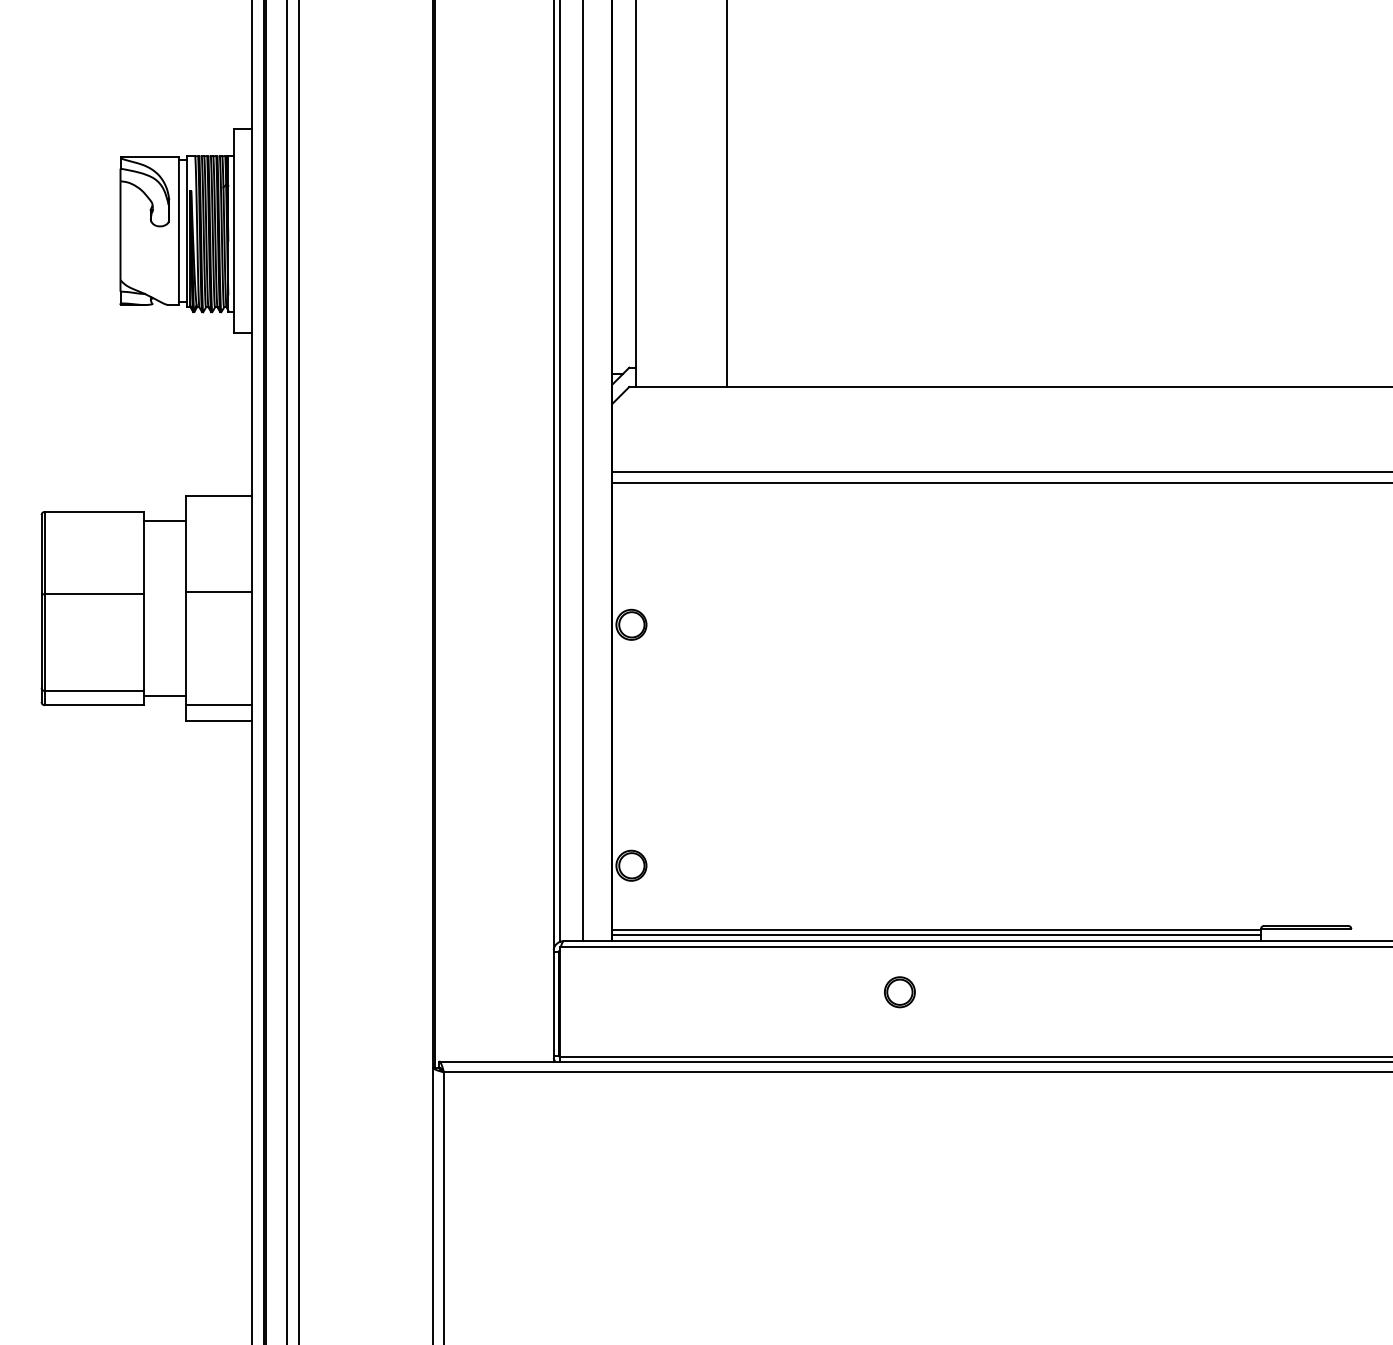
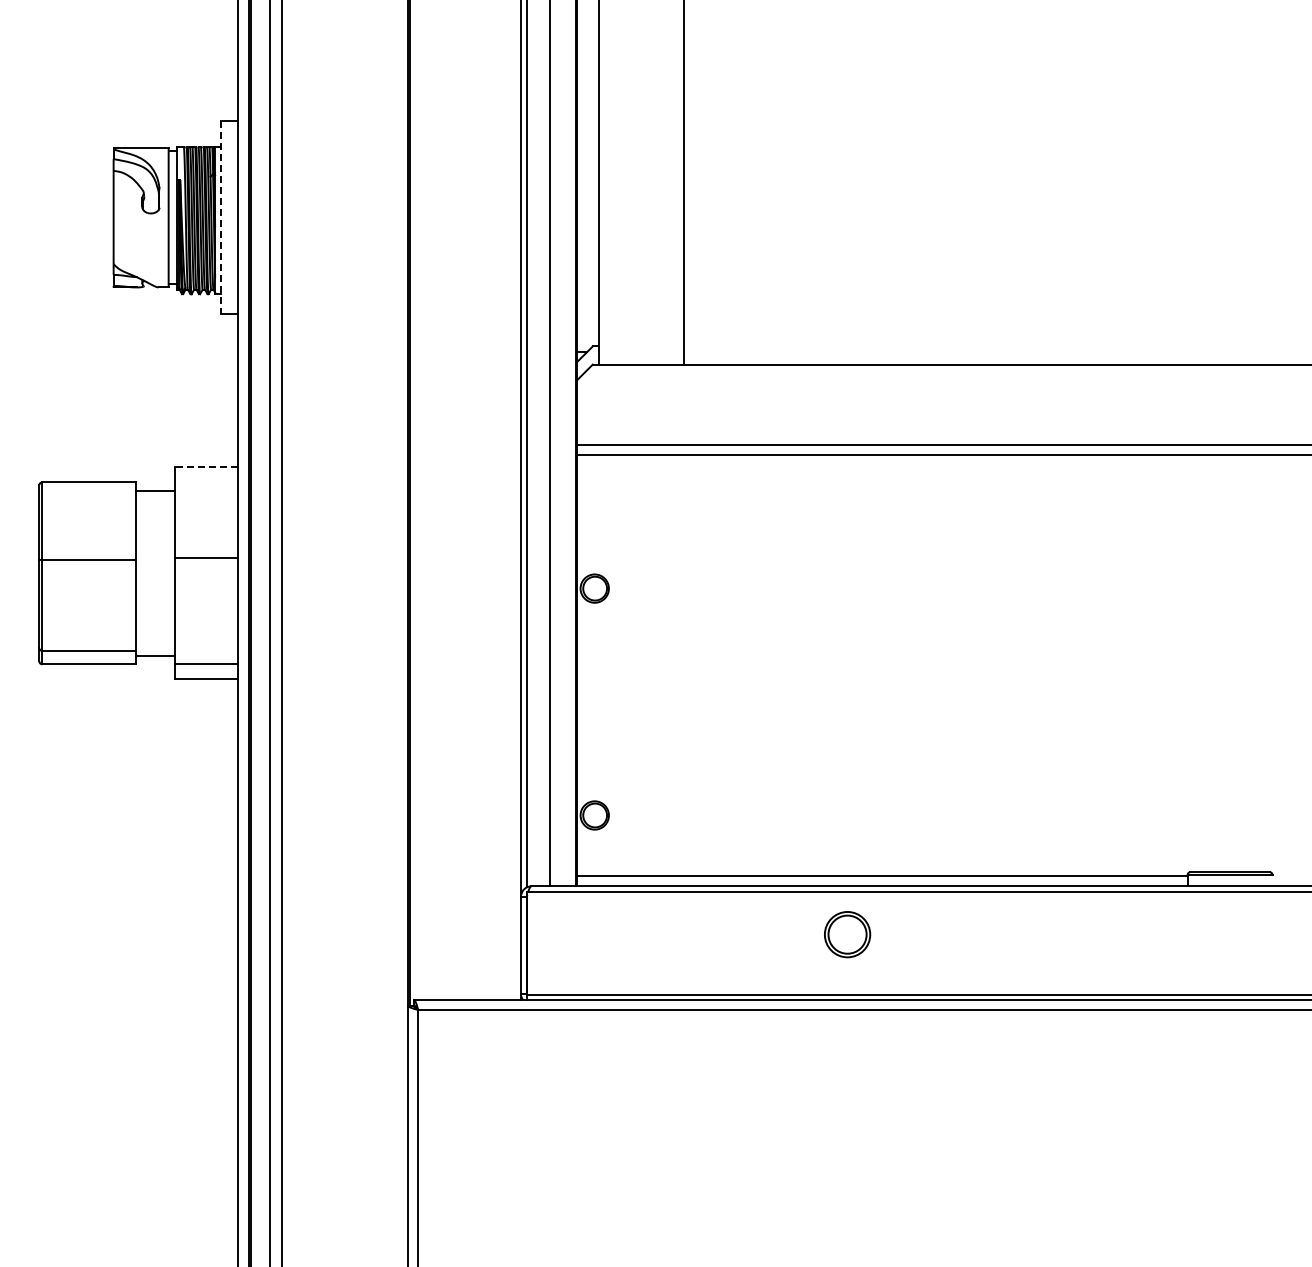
line: (233, 231) -> (220, 218), solid -> dashed
line: (219, 496) -> (206, 467), solid -> dashed
line: (935, 934) -> (881, 880), removed
part: (899, 992) -> (847, 934), size x1.6

